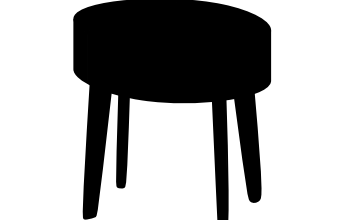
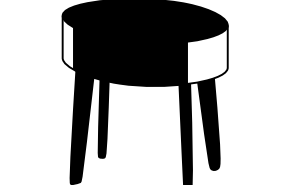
fill: (80, 50) -> (67, 42), removed
fill: (246, 64) -> (207, 54), removed

